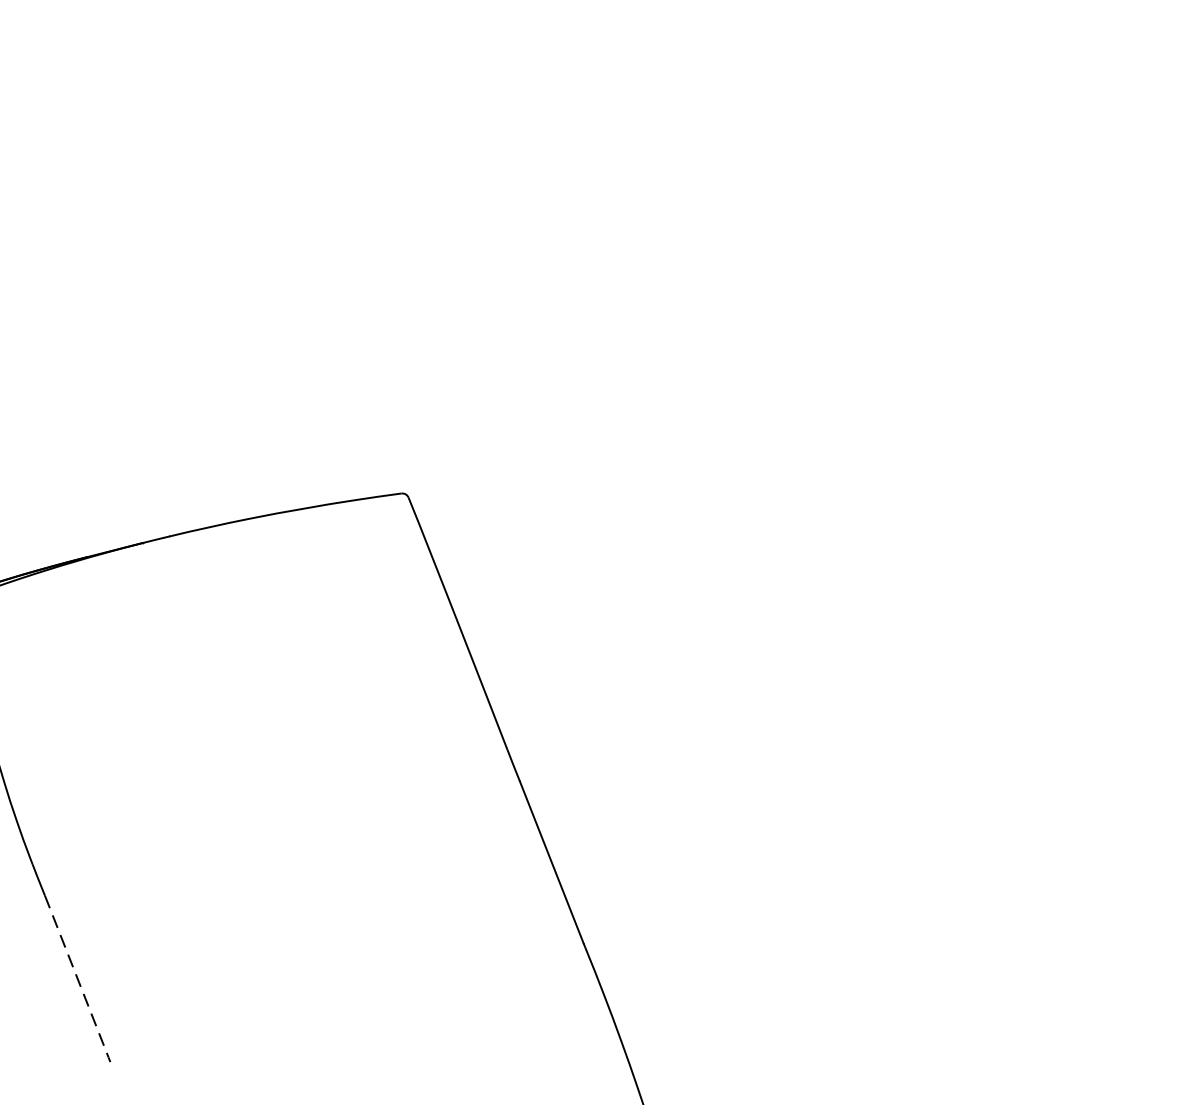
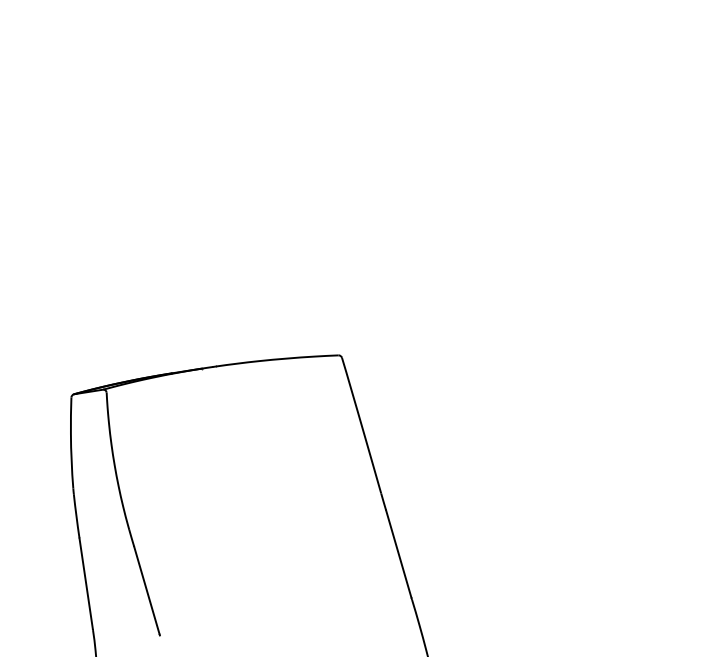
line: (78, 976) -> (147, 590), dashed -> solid

